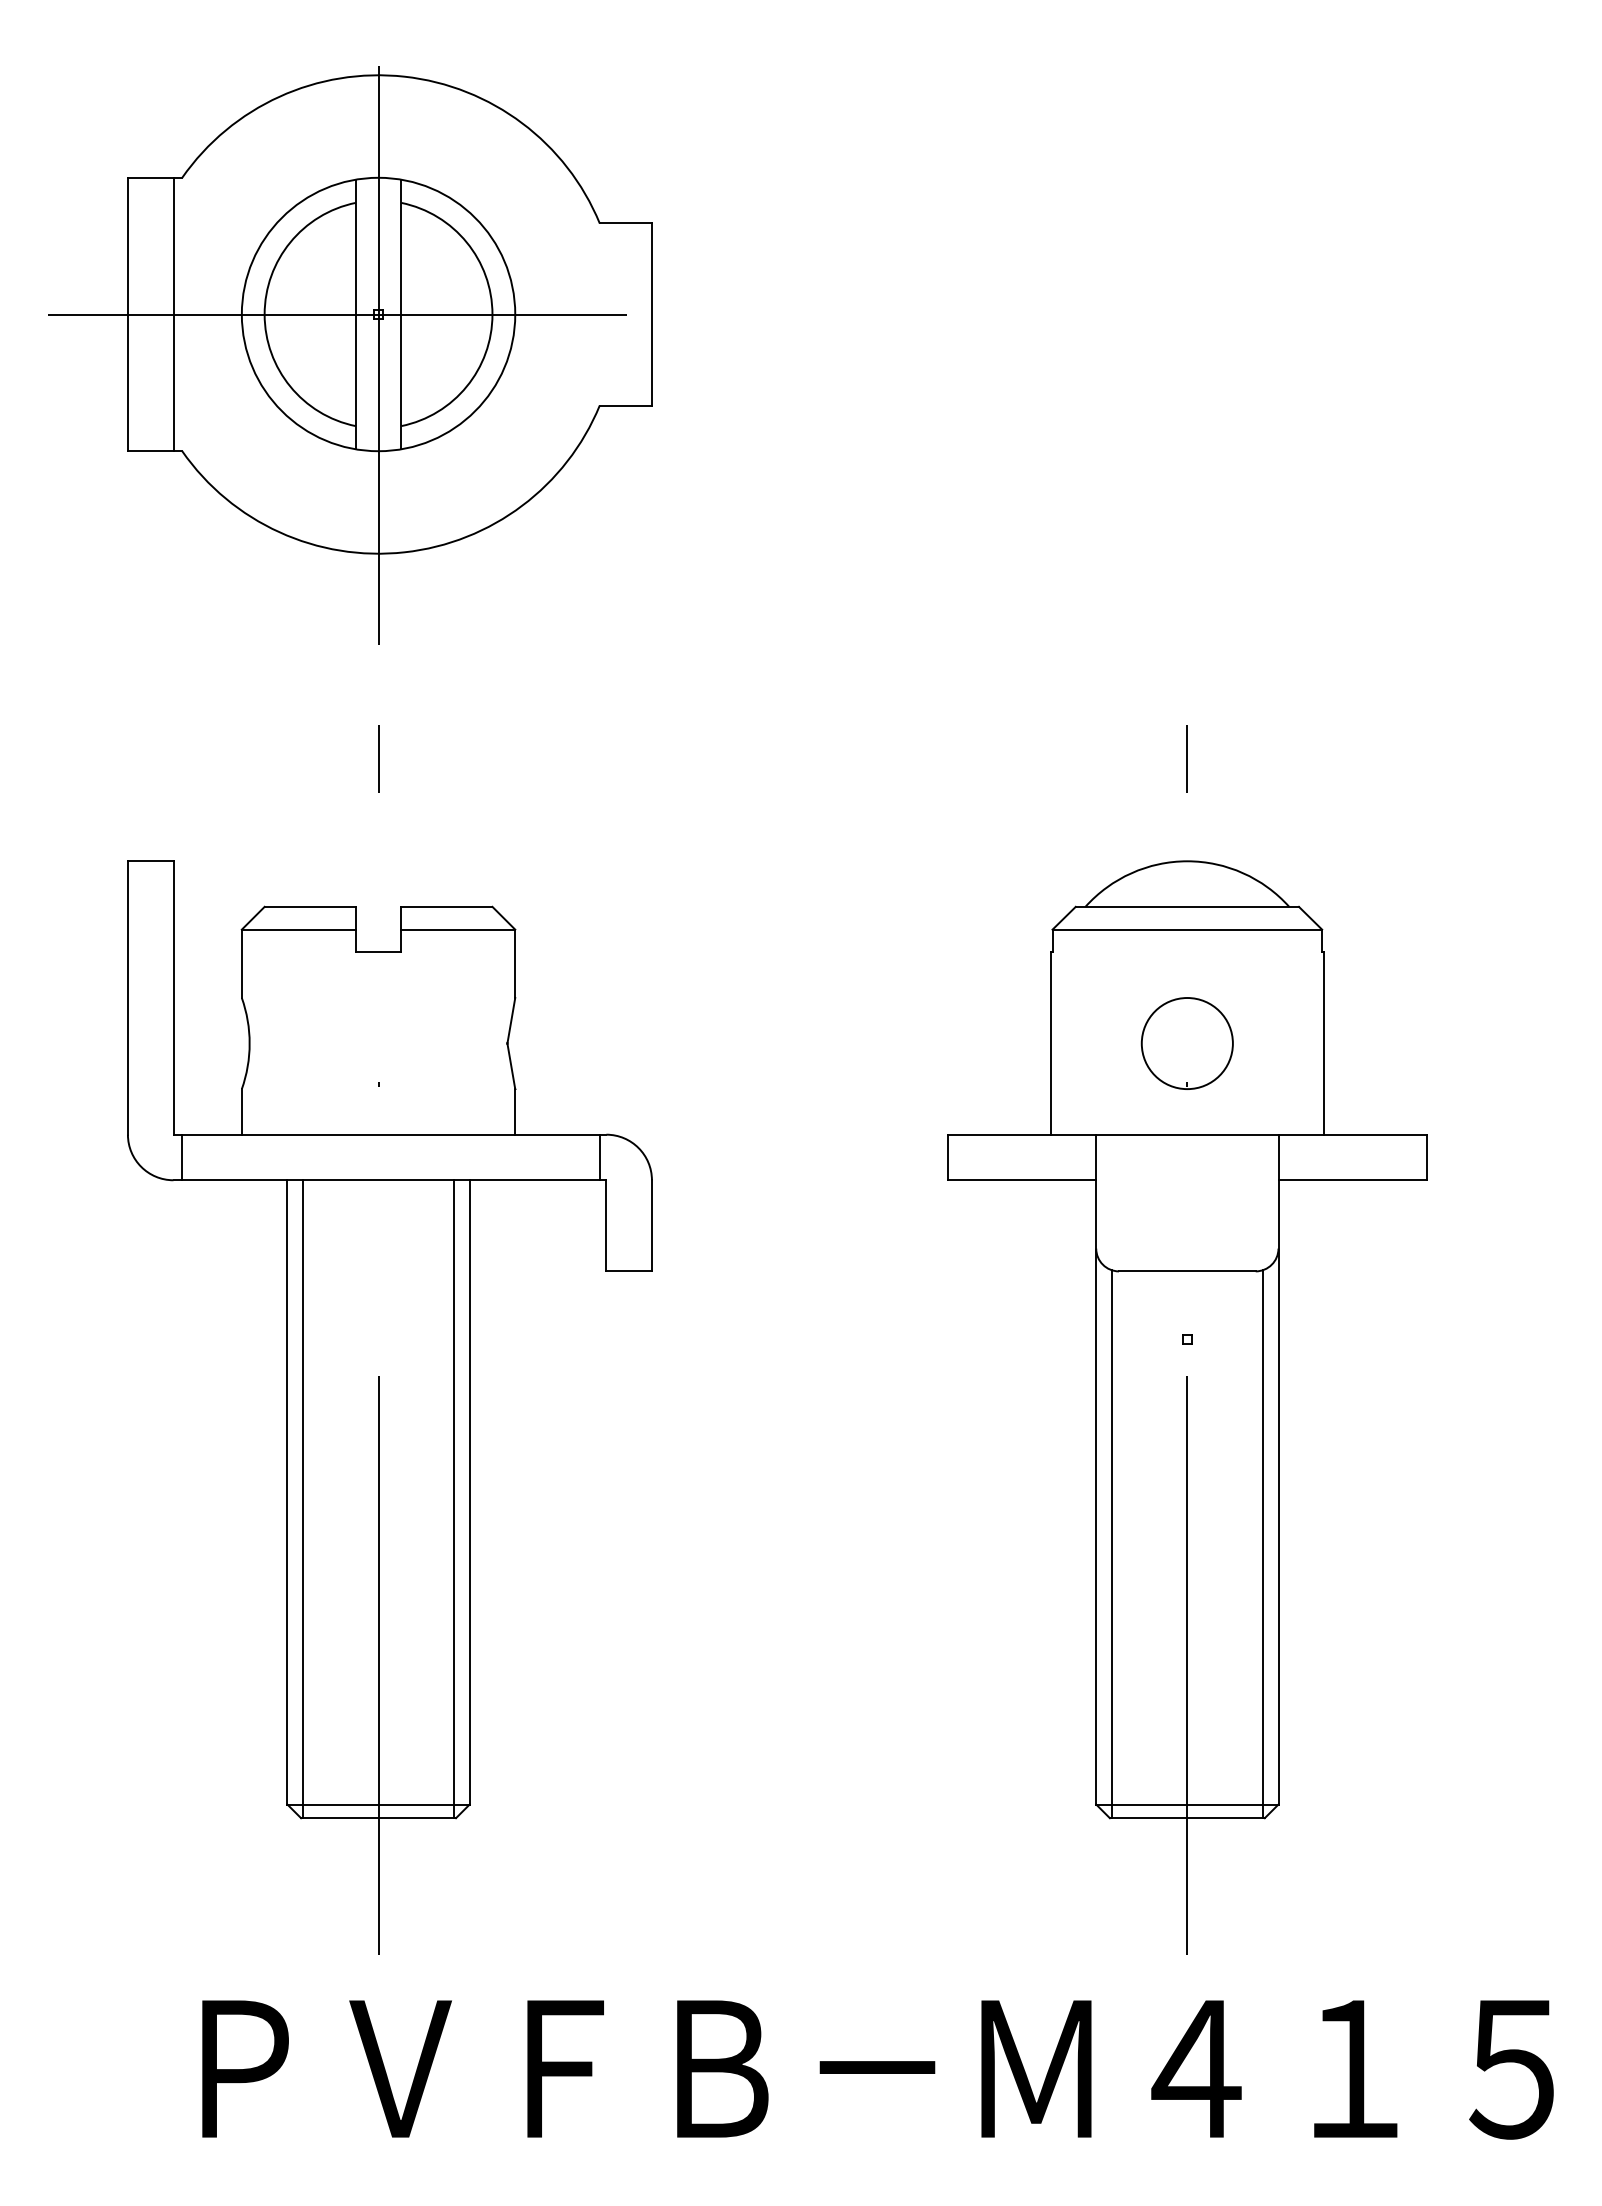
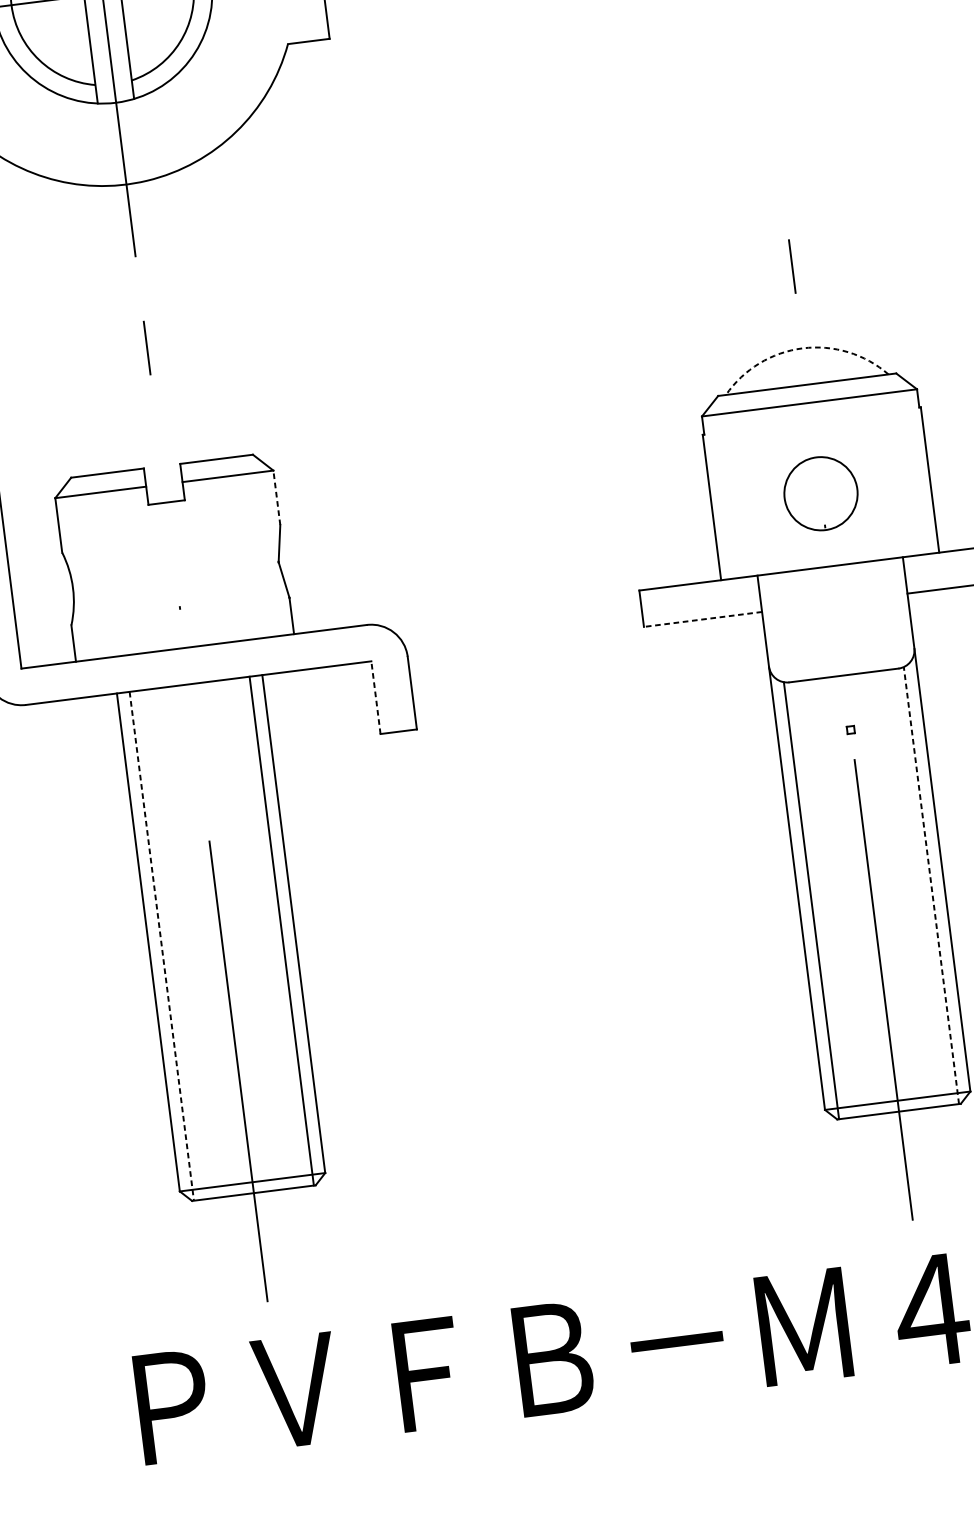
arc: (1187, 861) -> (802, 348), solid -> dashed
line: (515, 963) -> (277, 497), solid -> dashed
line: (182, 1157) -> (30, 685), removed
line: (599, 1157) -> (363, 643), removed
line: (1021, 1180) -> (702, 619), solid -> dashed
line: (606, 1225) -> (376, 697), solid -> dashed
line: (303, 1499) -> (161, 946), solid -> dashed
line: (1262, 1544) -> (931, 885), solid -> dashed

